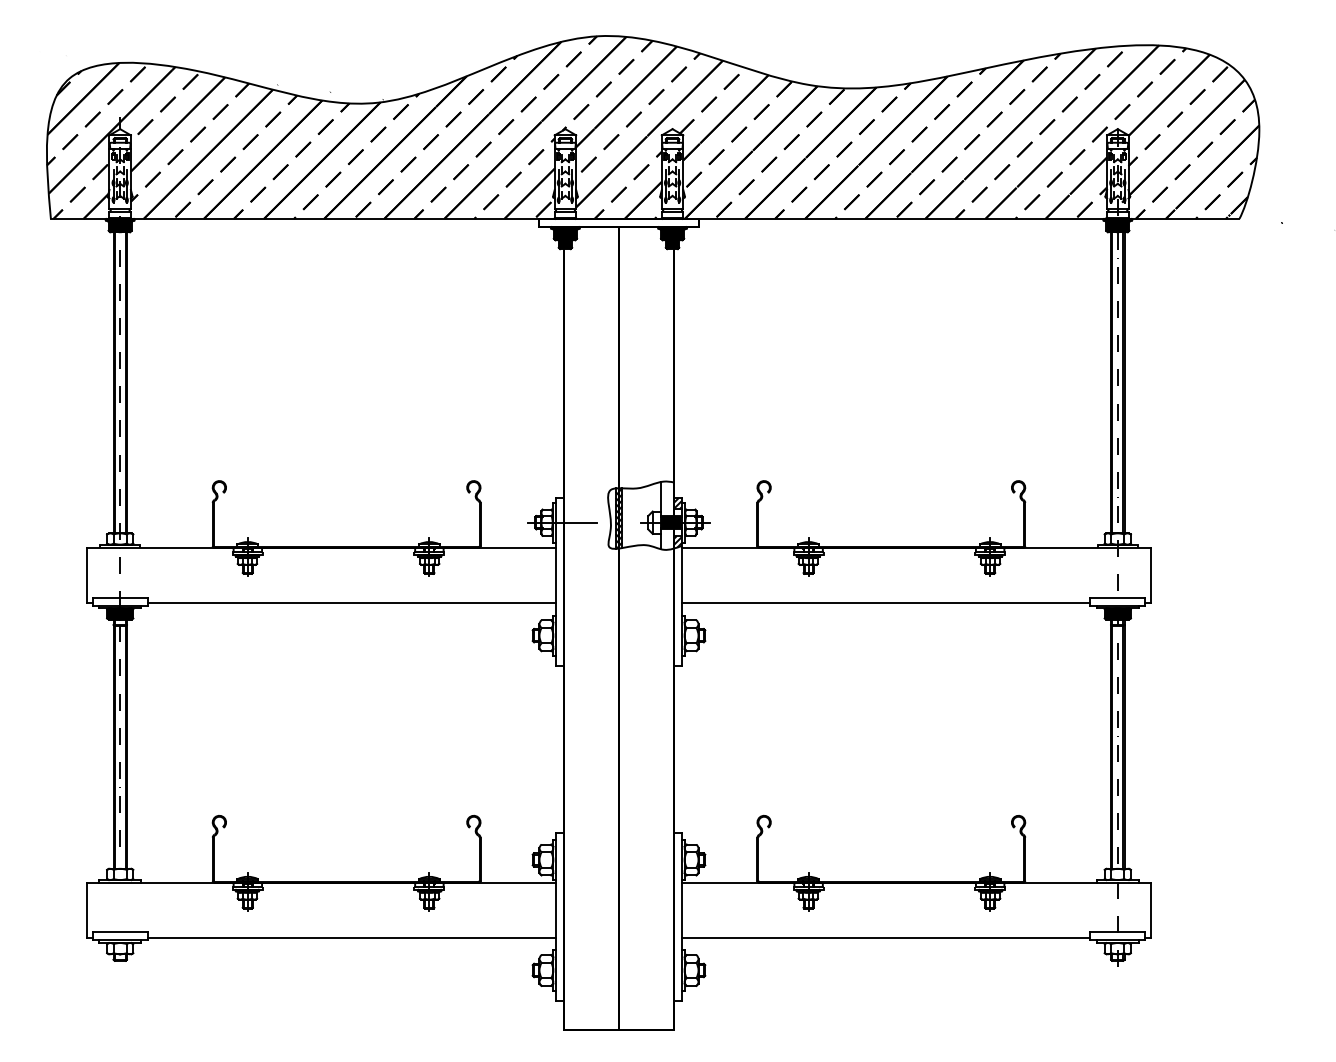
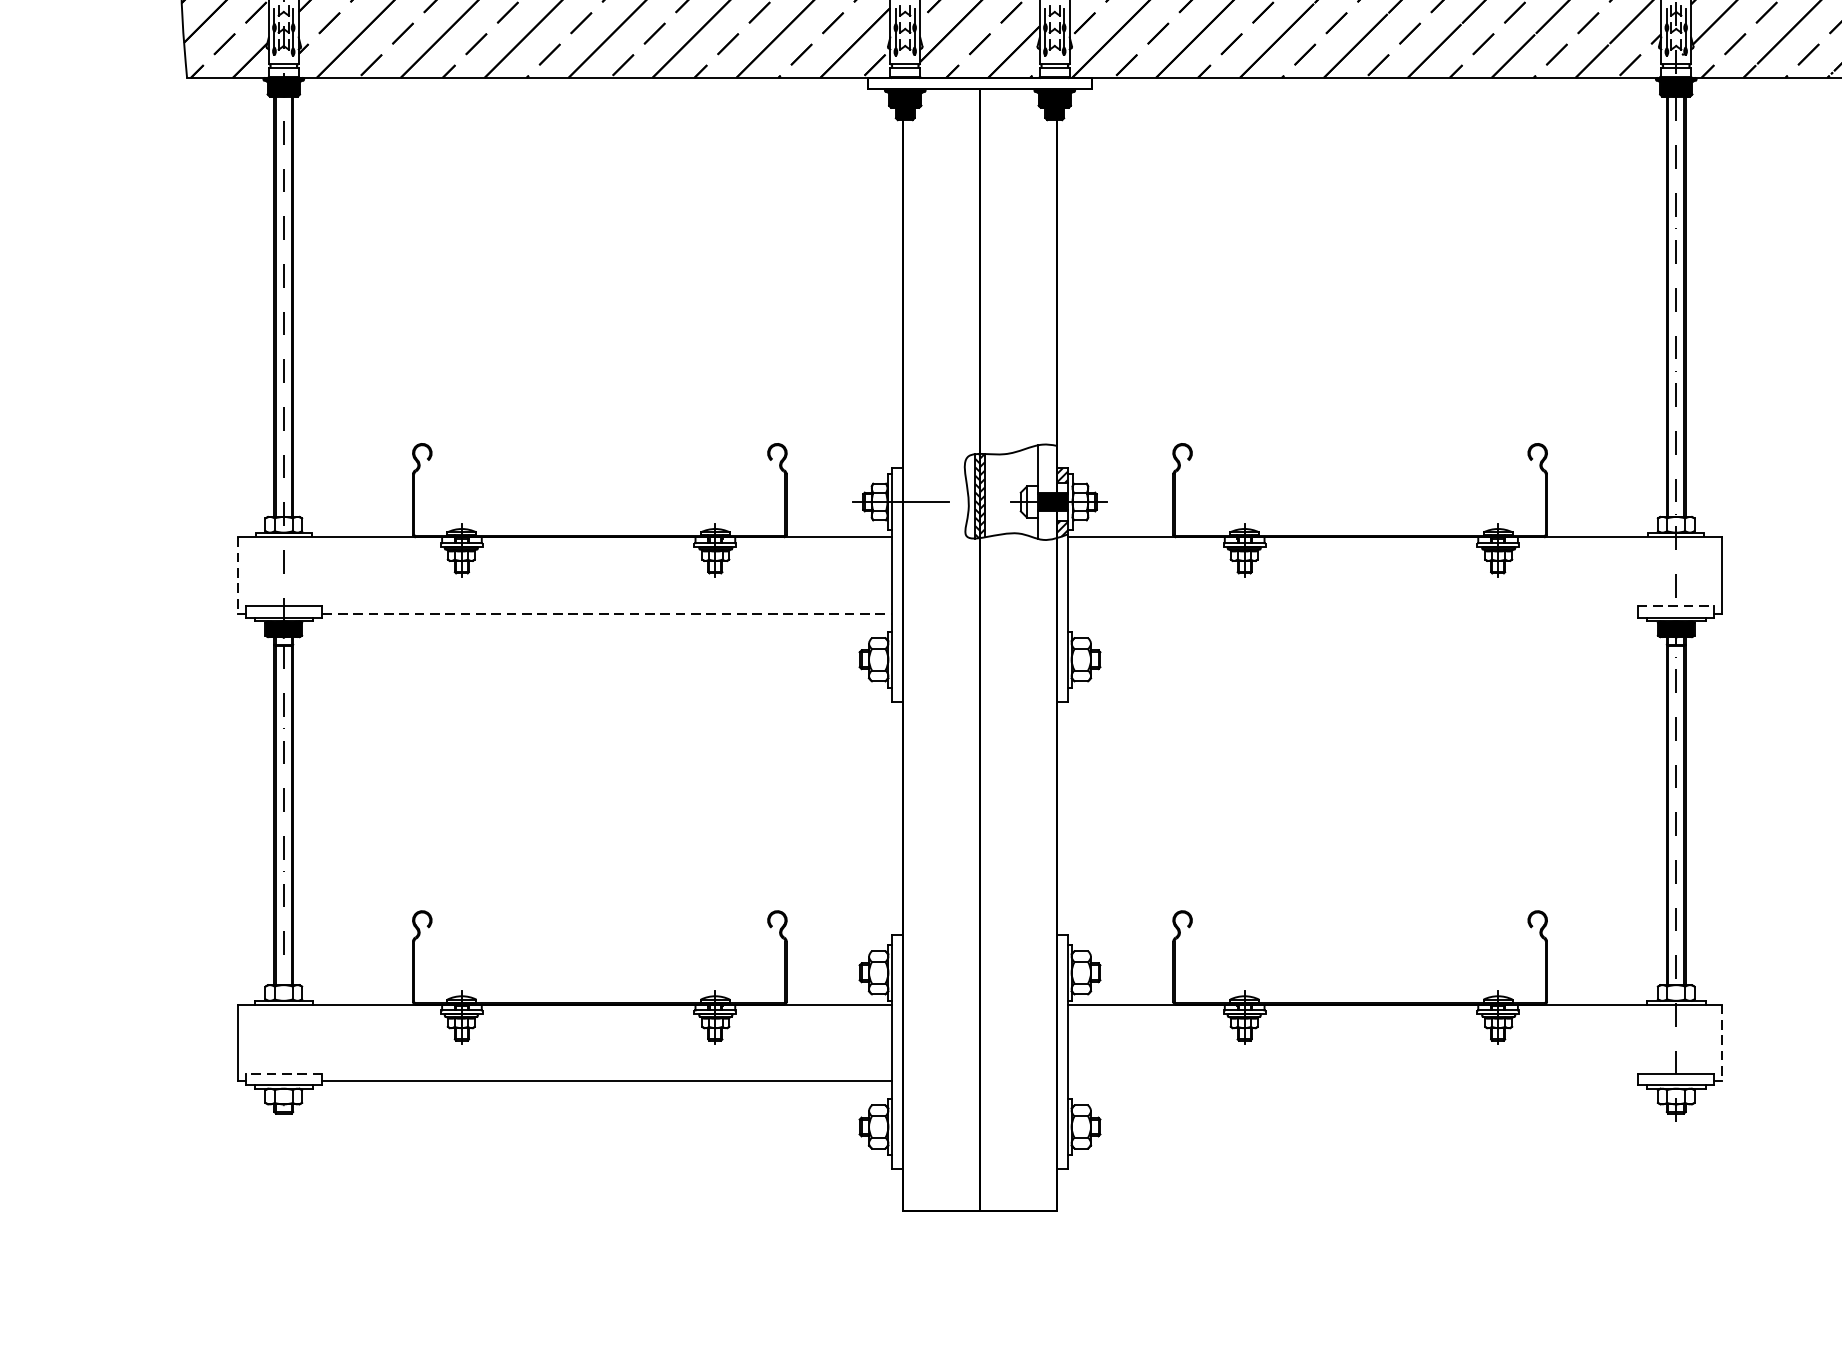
line: (87, 575) -> (238, 575), solid -> dashed
line: (1117, 597) -> (1675, 606), solid -> dashed
line: (352, 602) -> (608, 613), solid -> dashed
line: (885, 602) -> (1351, 613), removed
line: (1150, 910) -> (1721, 1043), solid -> dashed
line: (120, 932) -> (284, 1074), solid -> dashed
line: (885, 937) -> (1351, 1080), removed

